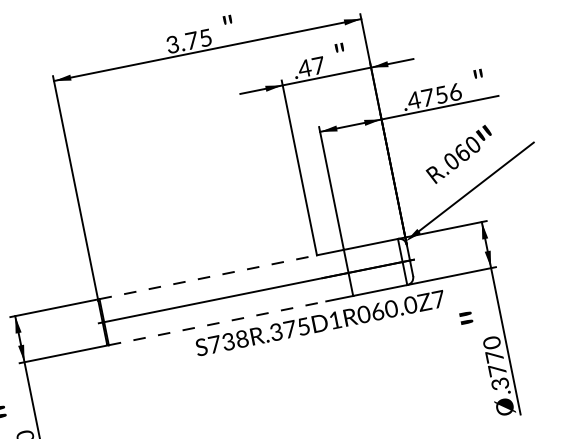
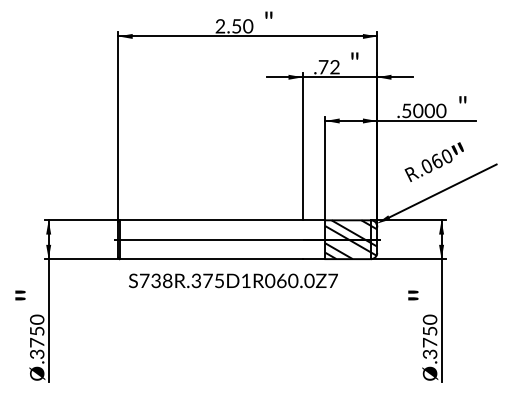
text: (189, 41) -> (234, 26), 3.75 -> 2.50
text: (310, 67) -> (328, 67), .47 -> .72
text: (434, 95) -> (423, 110), .4756 -> .5000
hatch: (379, 266) -> (351, 239), added
line: (208, 277) -> (211, 220), dashed -> solid
text: (320, 322) -> (233, 280), moved
line: (217, 323) -> (211, 259), dashed -> solid
text: (495, 355) -> (430, 330), .3770 -> .3750

